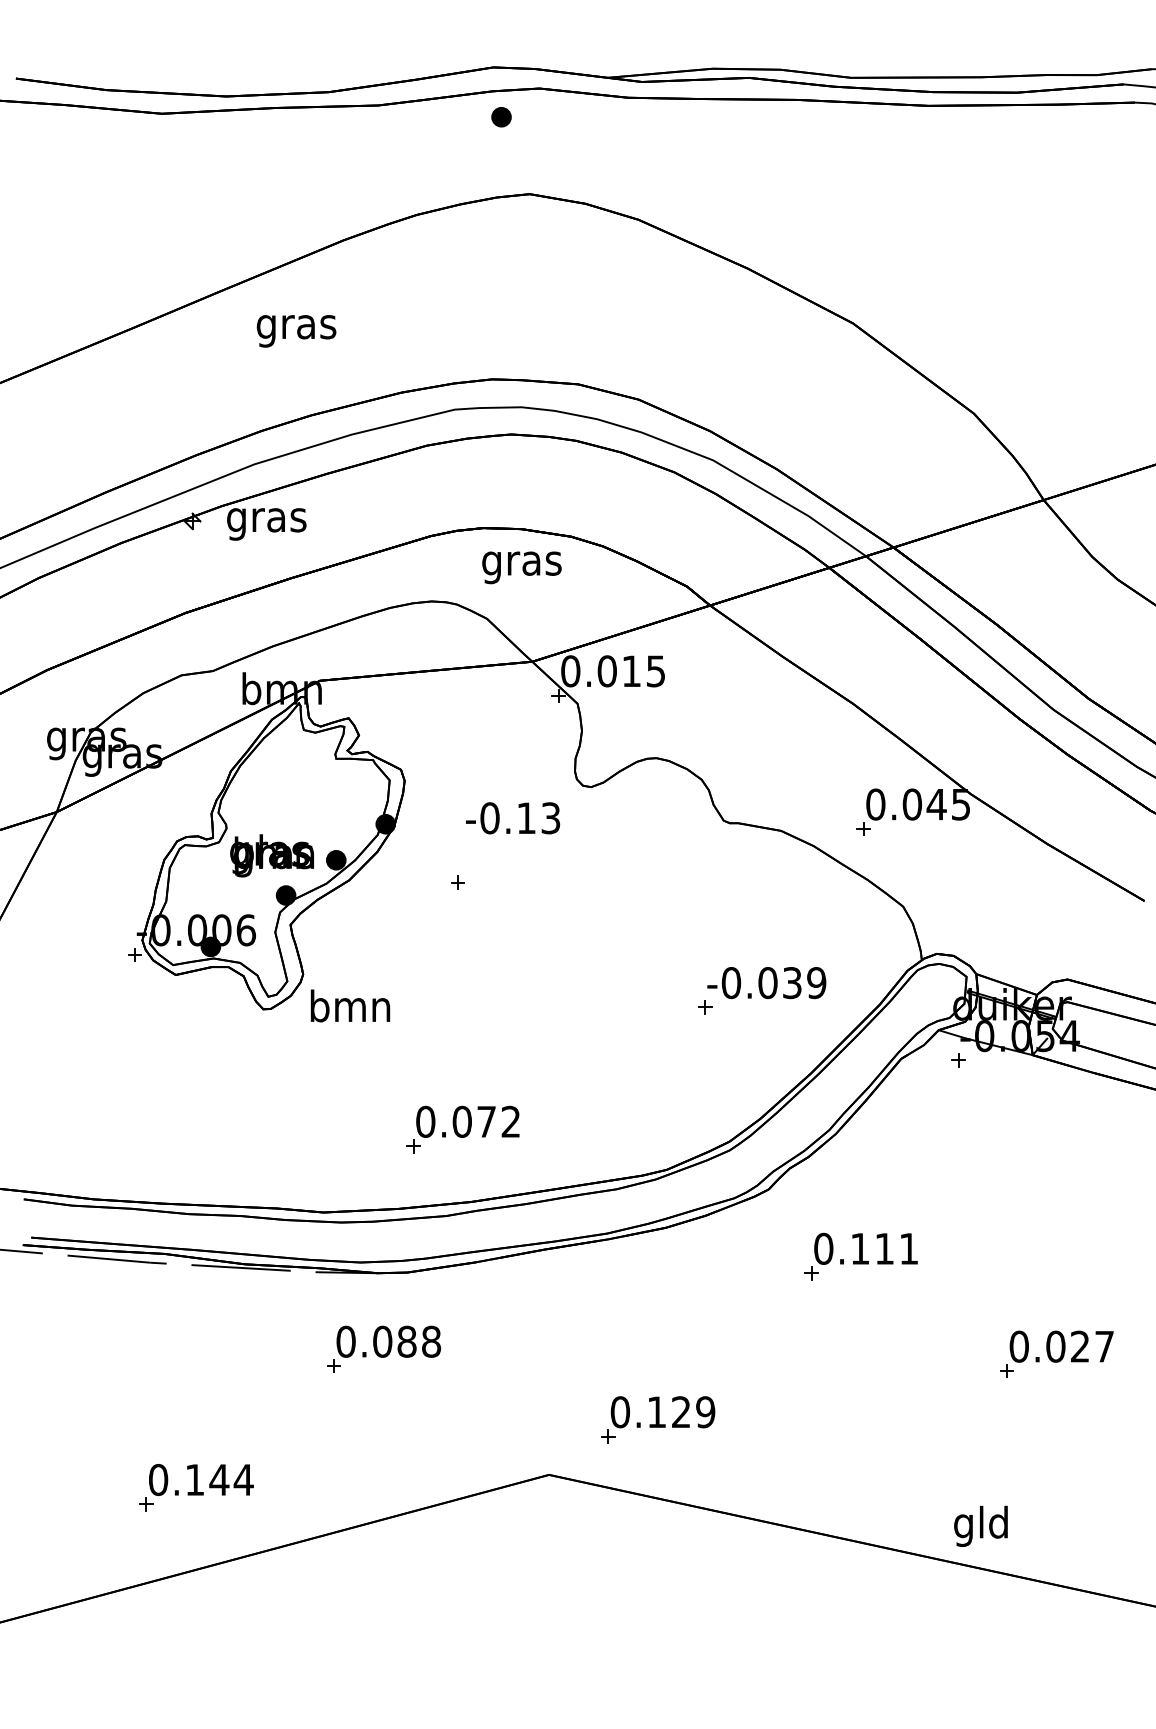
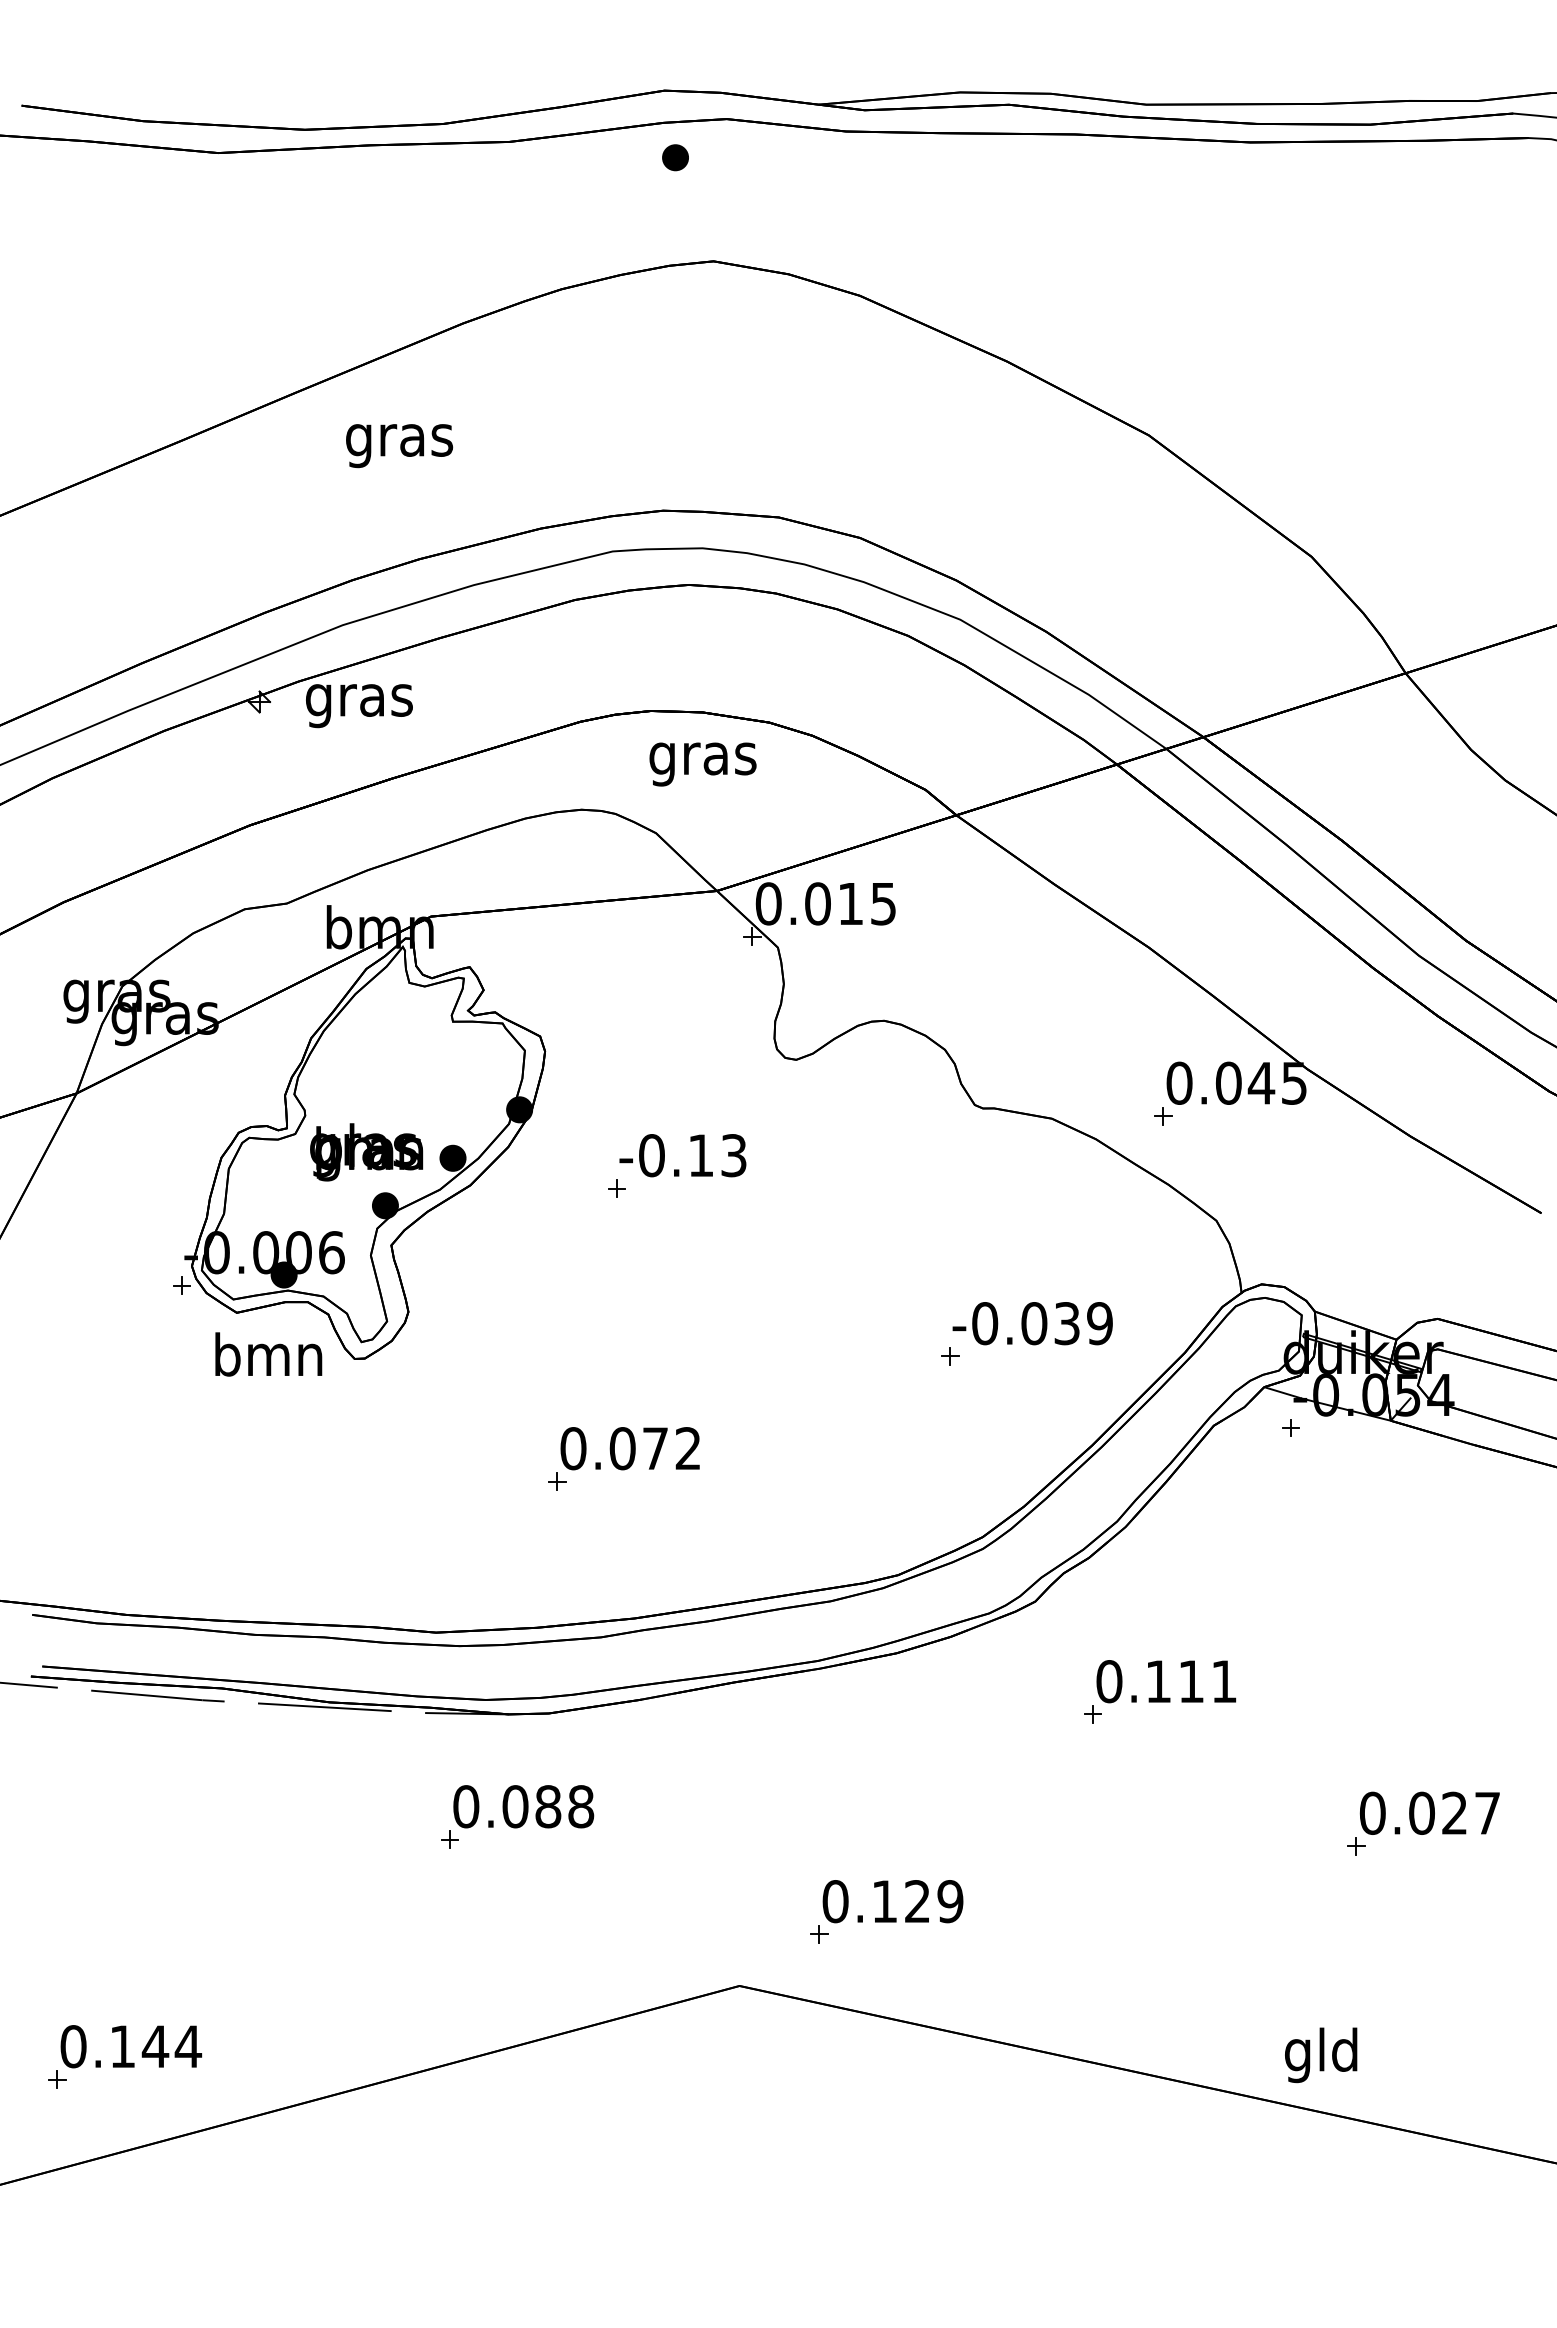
text: (513, 818) -> (683, 1155), moved
text: (350, 1005) -> (268, 1353), moved
part: (462, 1129) -> (622, 1458), moved
part: (196, 1487) -> (124, 2056), moved

